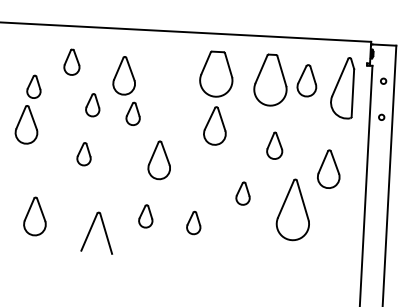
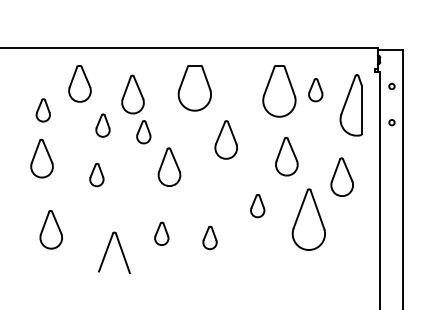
part: (71, 61) -> (79, 83), size x1.43
part: (216, 74) -> (194, 88), moved
part: (307, 81) -> (315, 90), size x0.71
part: (341, 88) -> (350, 105), moved
part: (26, 124) -> (41, 158), moved
part: (274, 145) -> (286, 156), size x1.43
part: (159, 159) -> (169, 166), moved
part: (34, 216) -> (50, 229), moved

